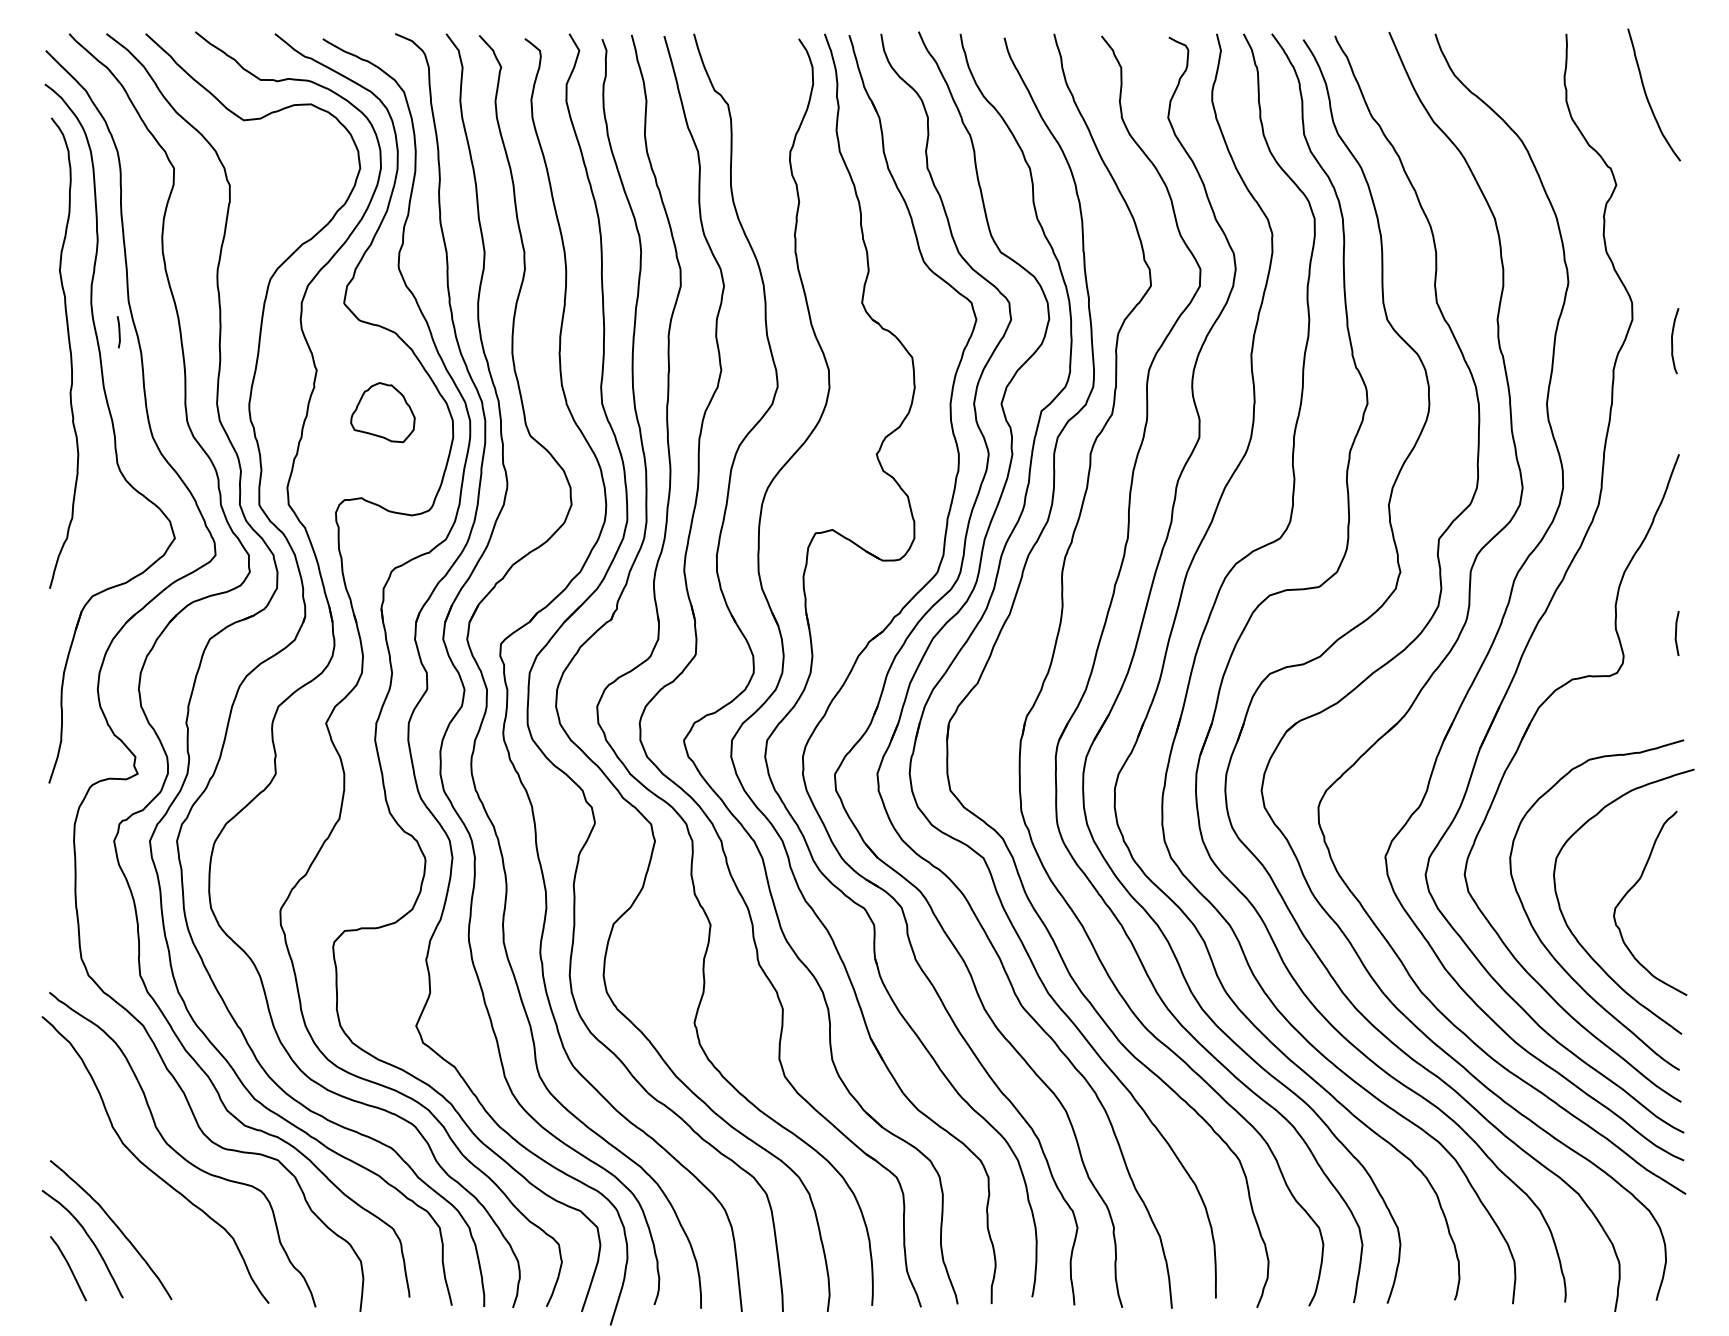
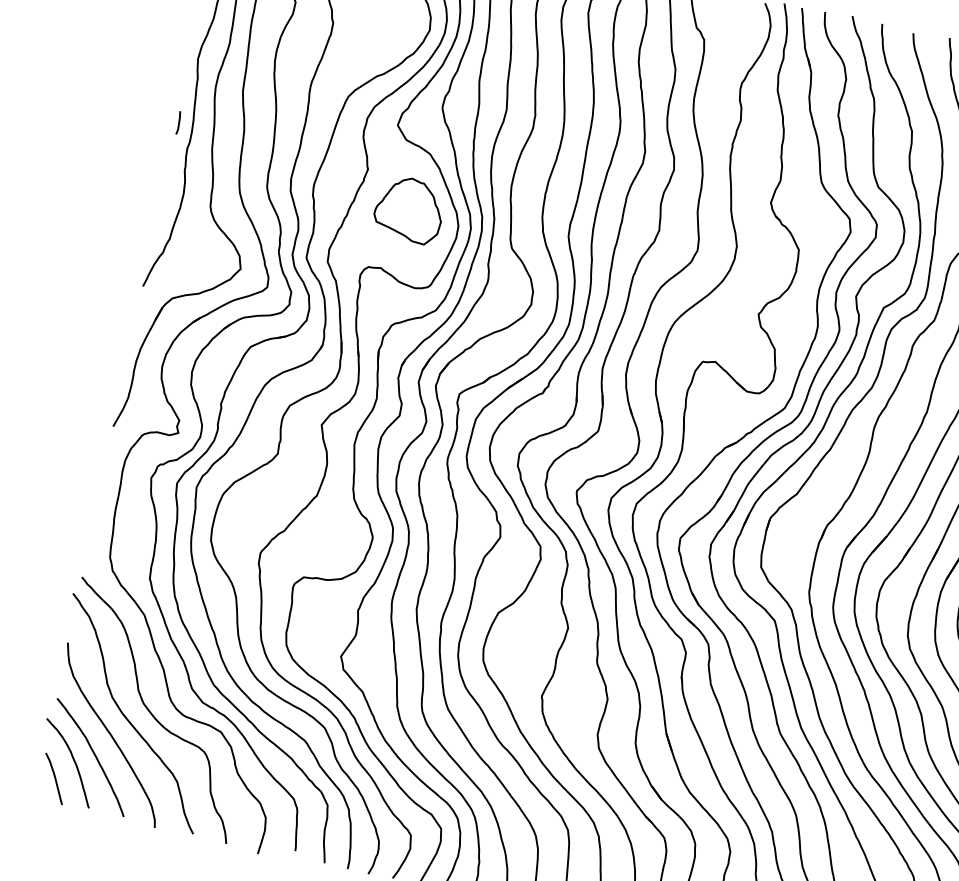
line: (118, 332) -> (178, 123), moved
part: (382, 412) -> (409, 209), size x1.43
curve: (132, 1194) -> (111, 735), added

